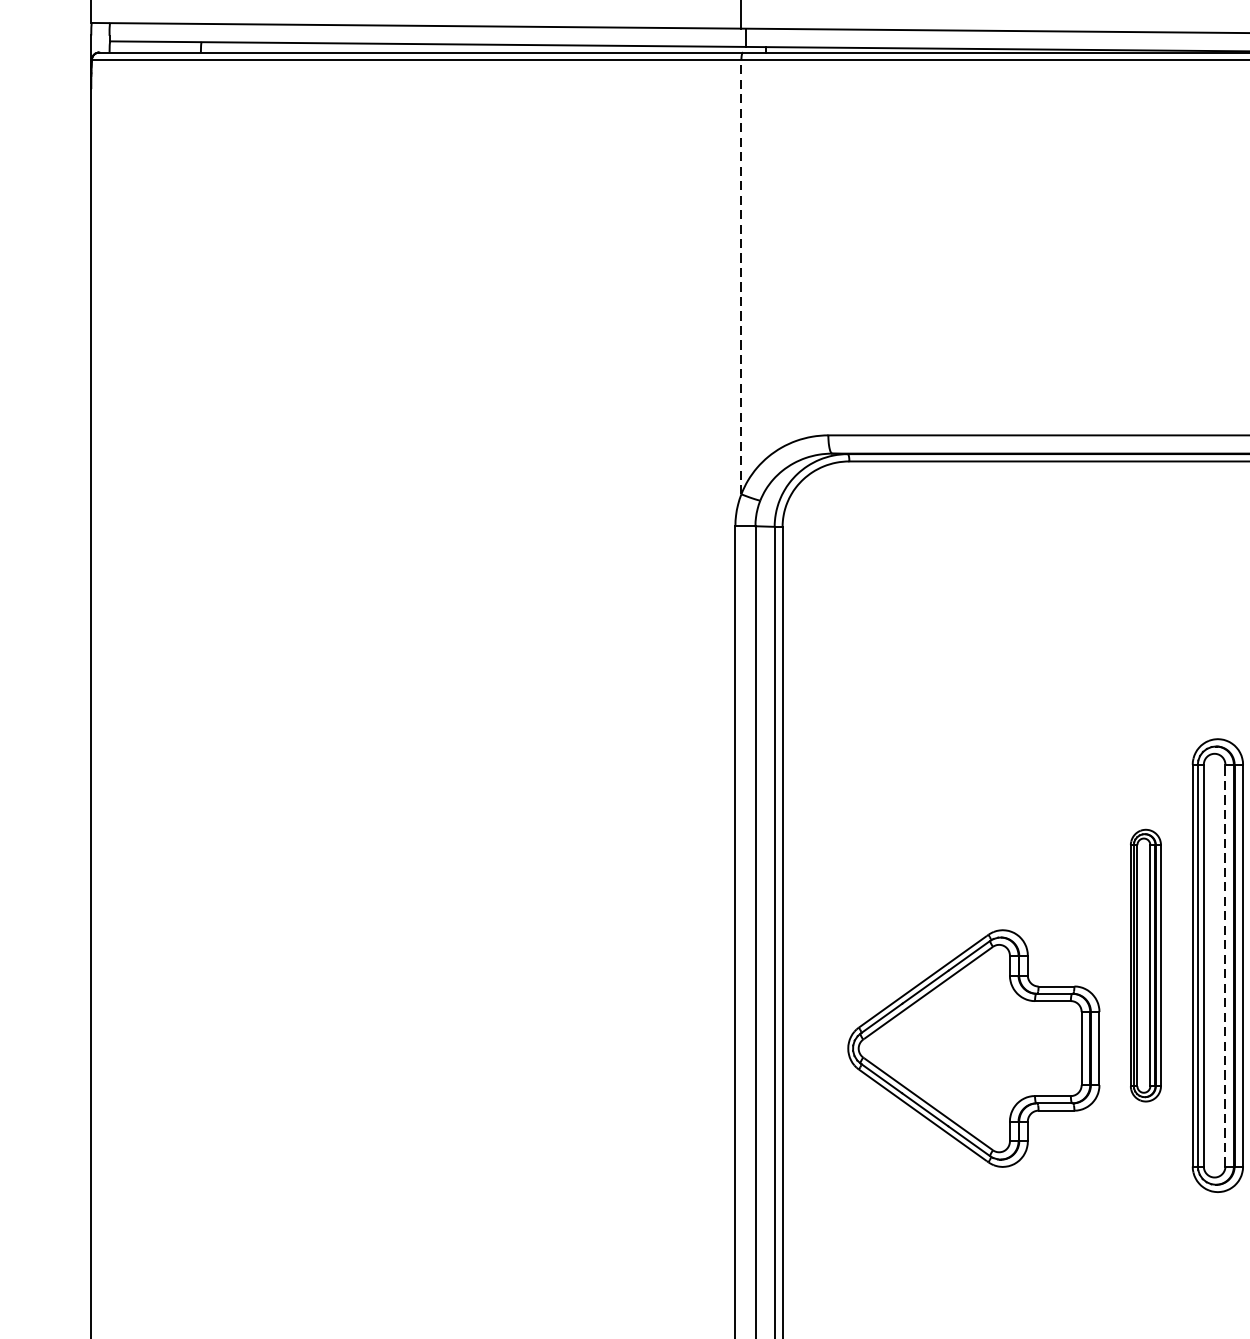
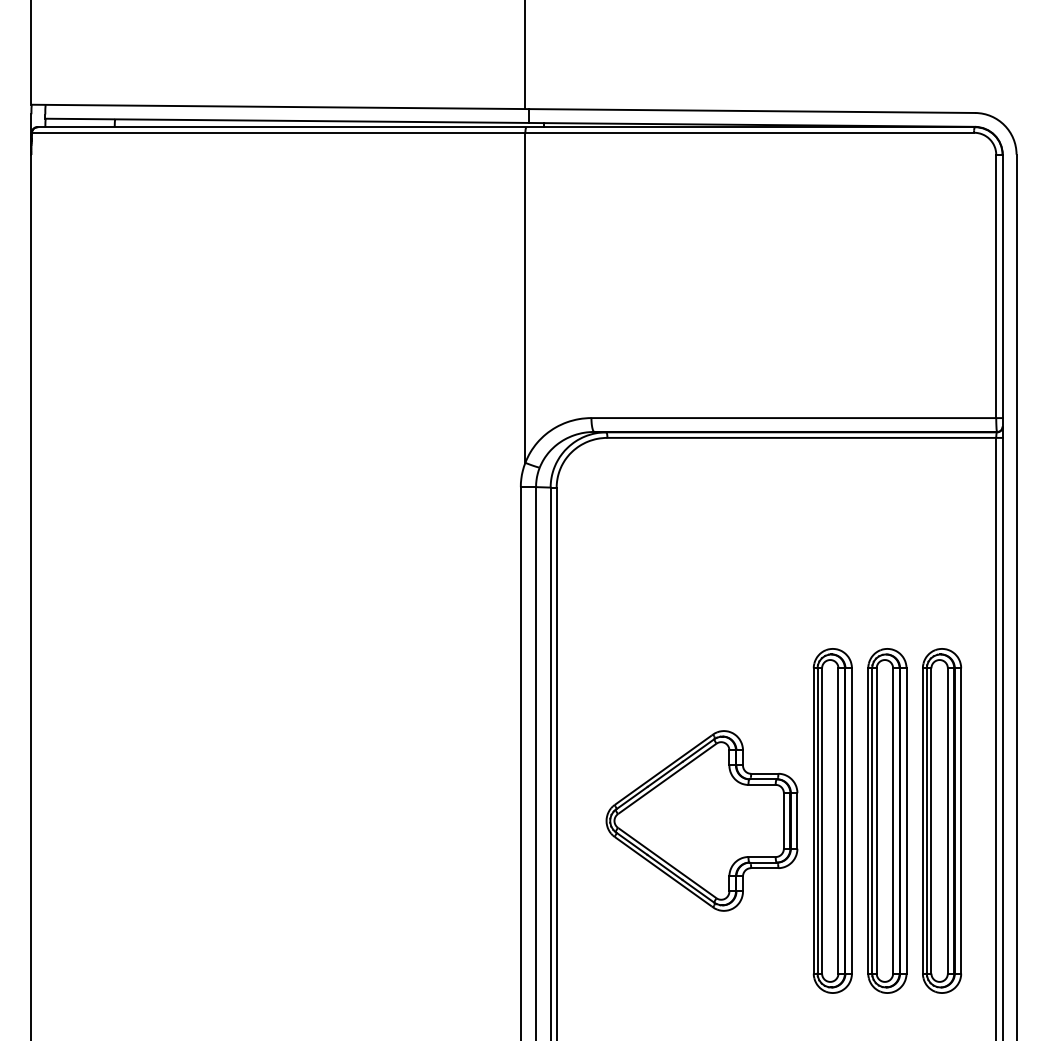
line: (741, 276) -> (525, 297), dashed -> solid
part: (1145, 965) -> (832, 820), size x1.67
line: (1225, 965) -> (893, 820), dashed -> solid
part: (973, 1047) -> (701, 820), moved

